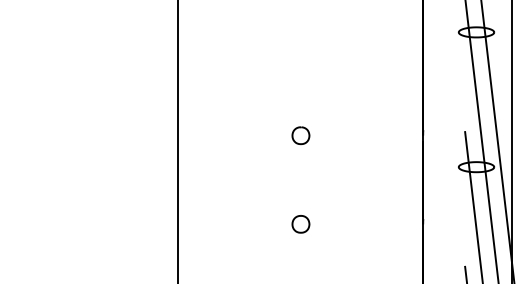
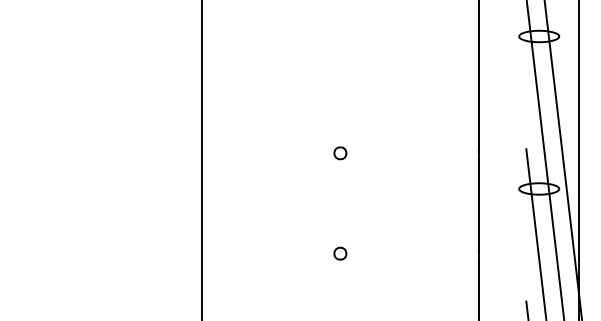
part: (300, 135) -> (340, 153), size x0.62
part: (300, 224) -> (340, 253), size x0.62

